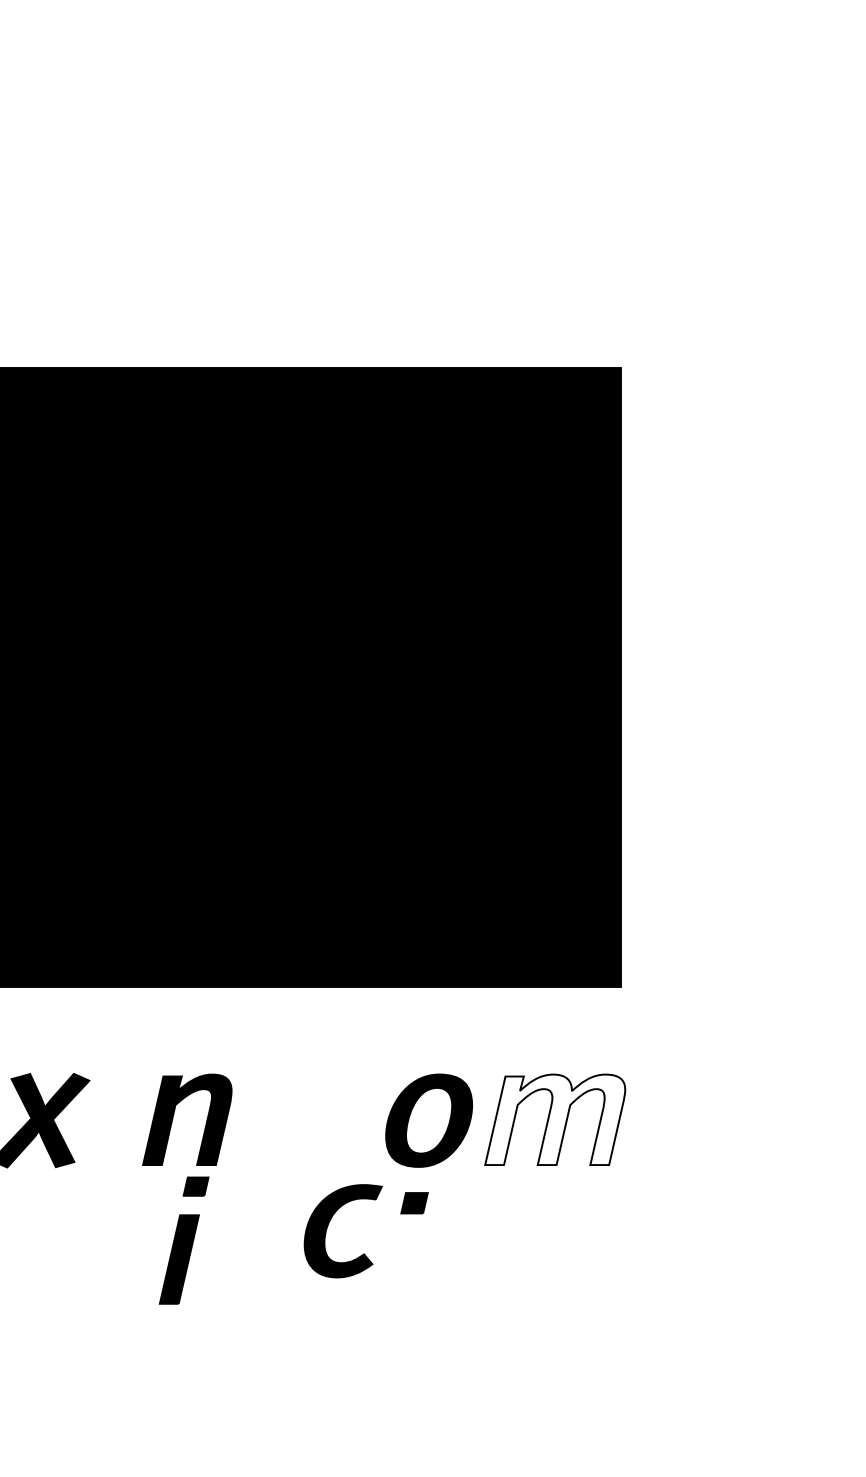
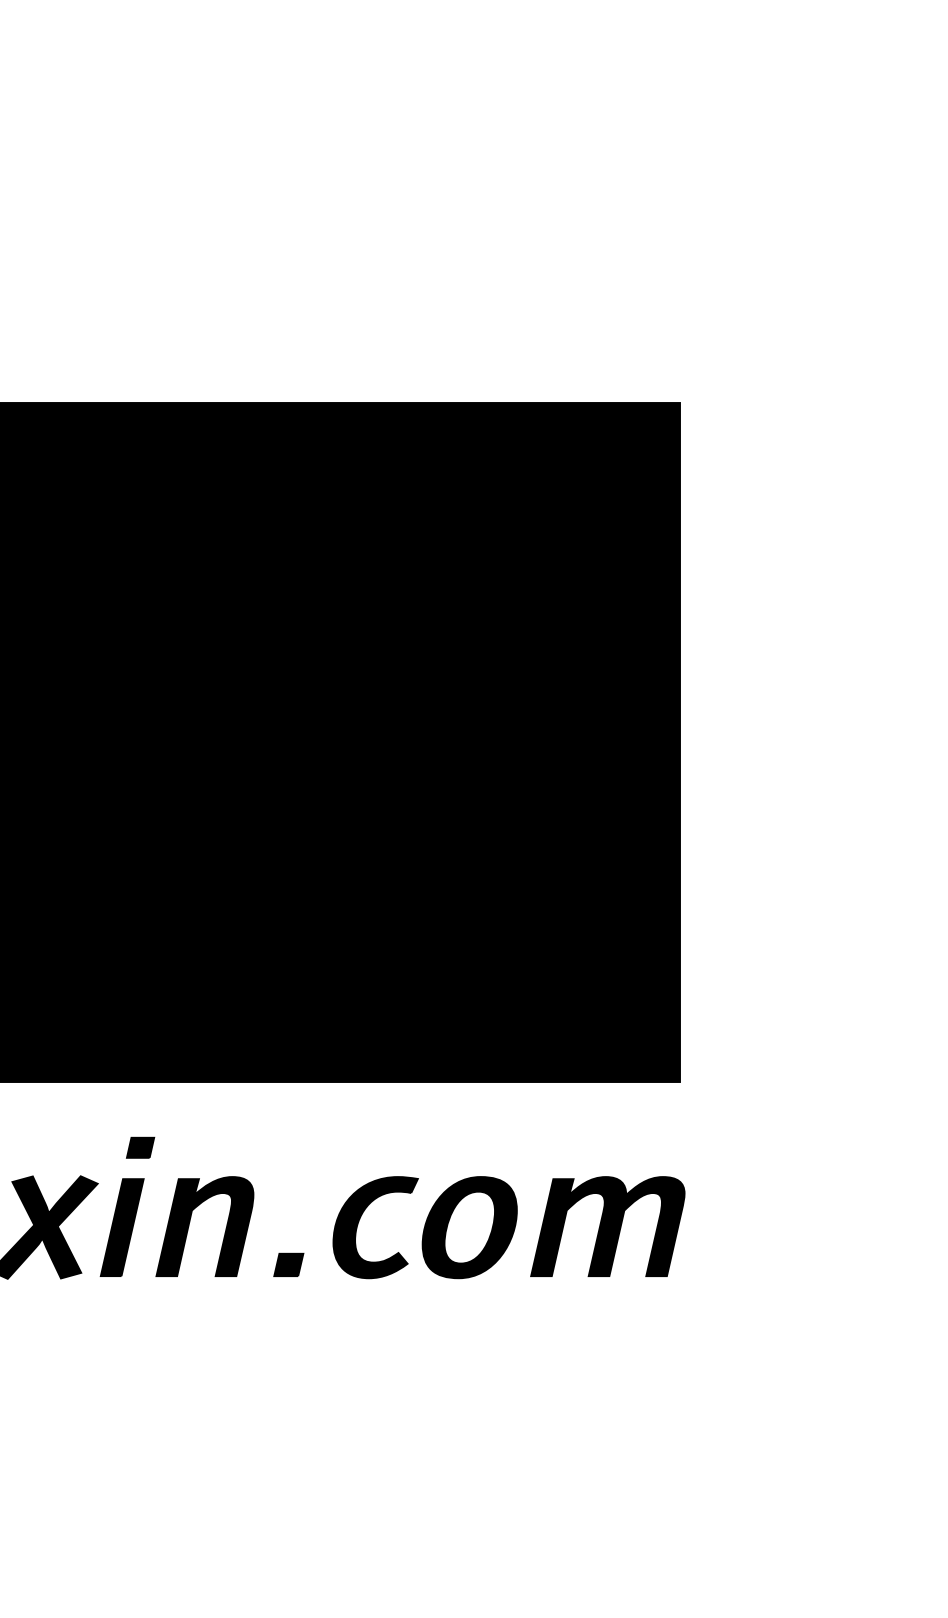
fill: (554, 1119) -> (607, 1226), added
part: (414, 1202) -> (288, 1264), moved
part: (329, 1223) -> (360, 1219), moved
part: (184, 1240) -> (127, 1206), moved

